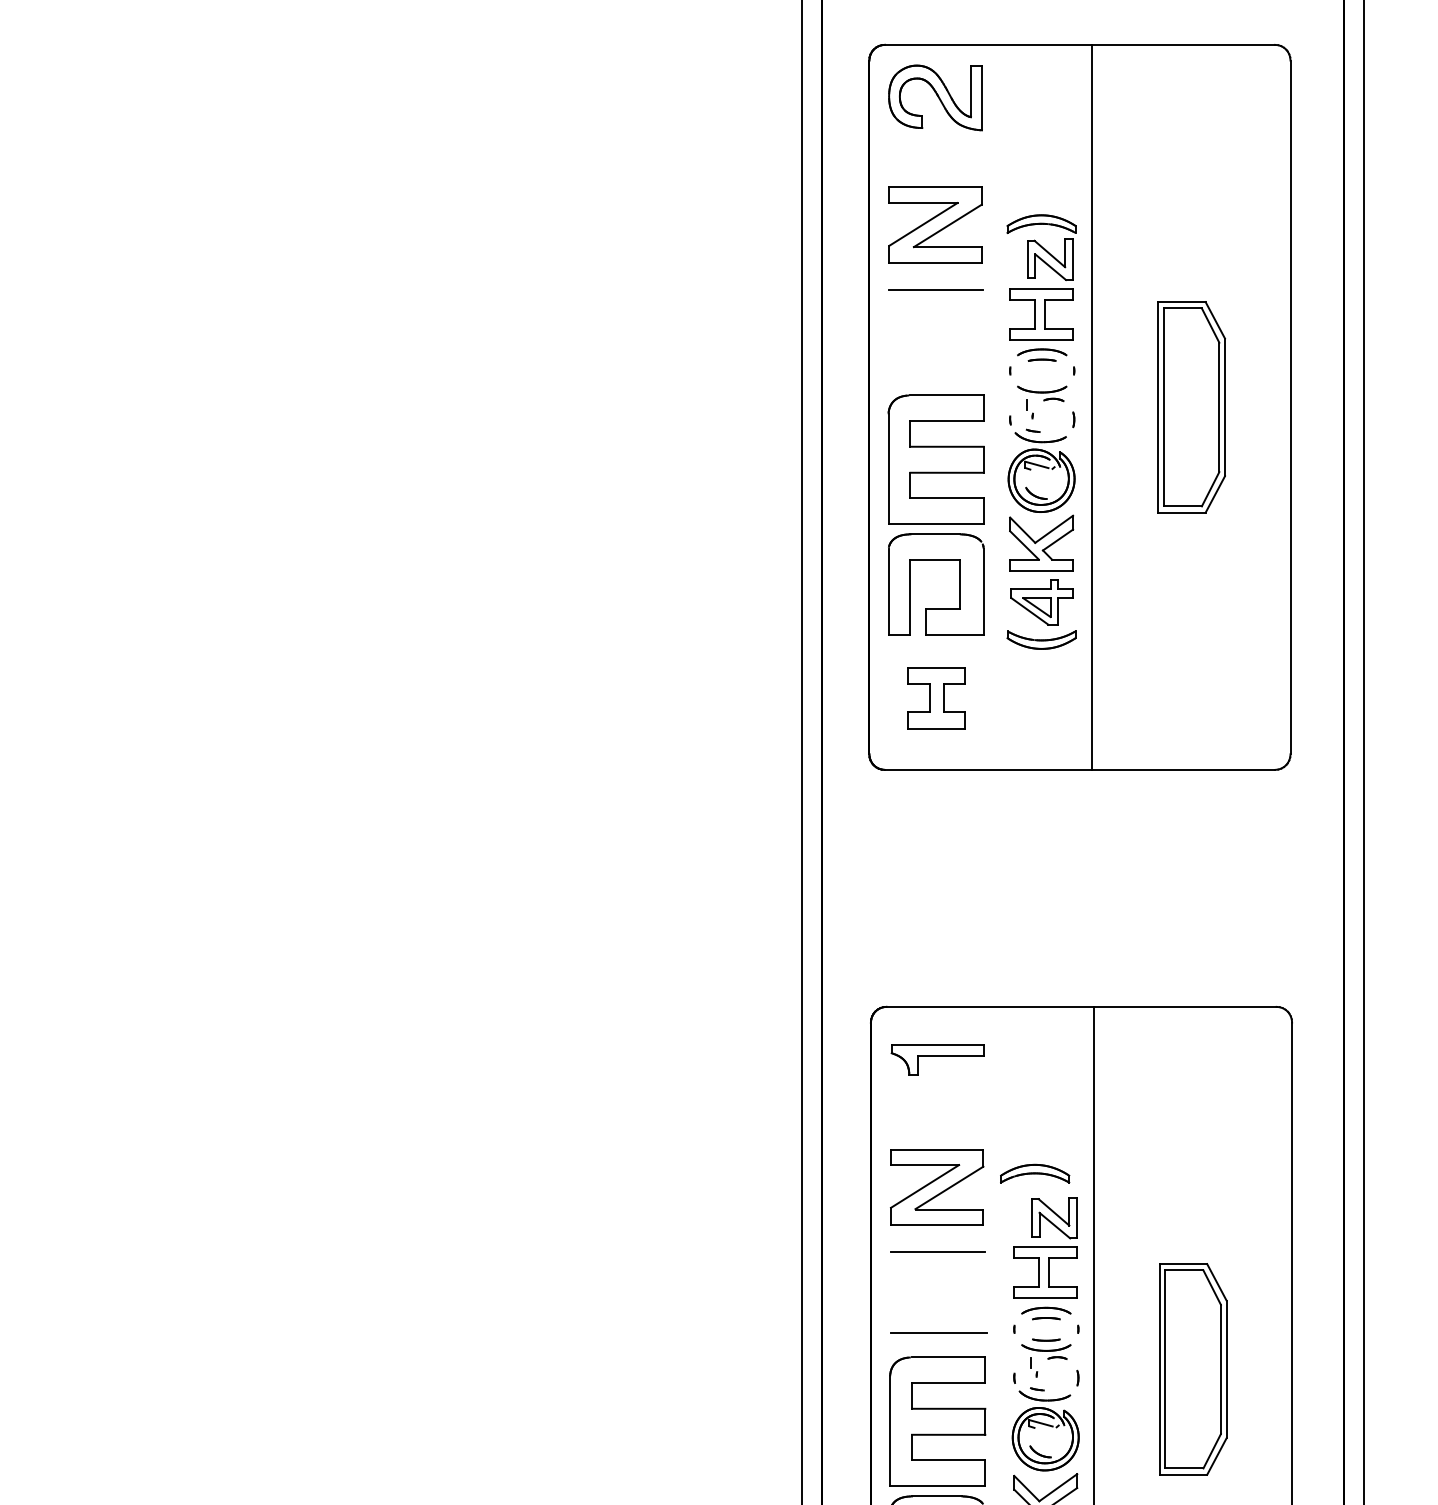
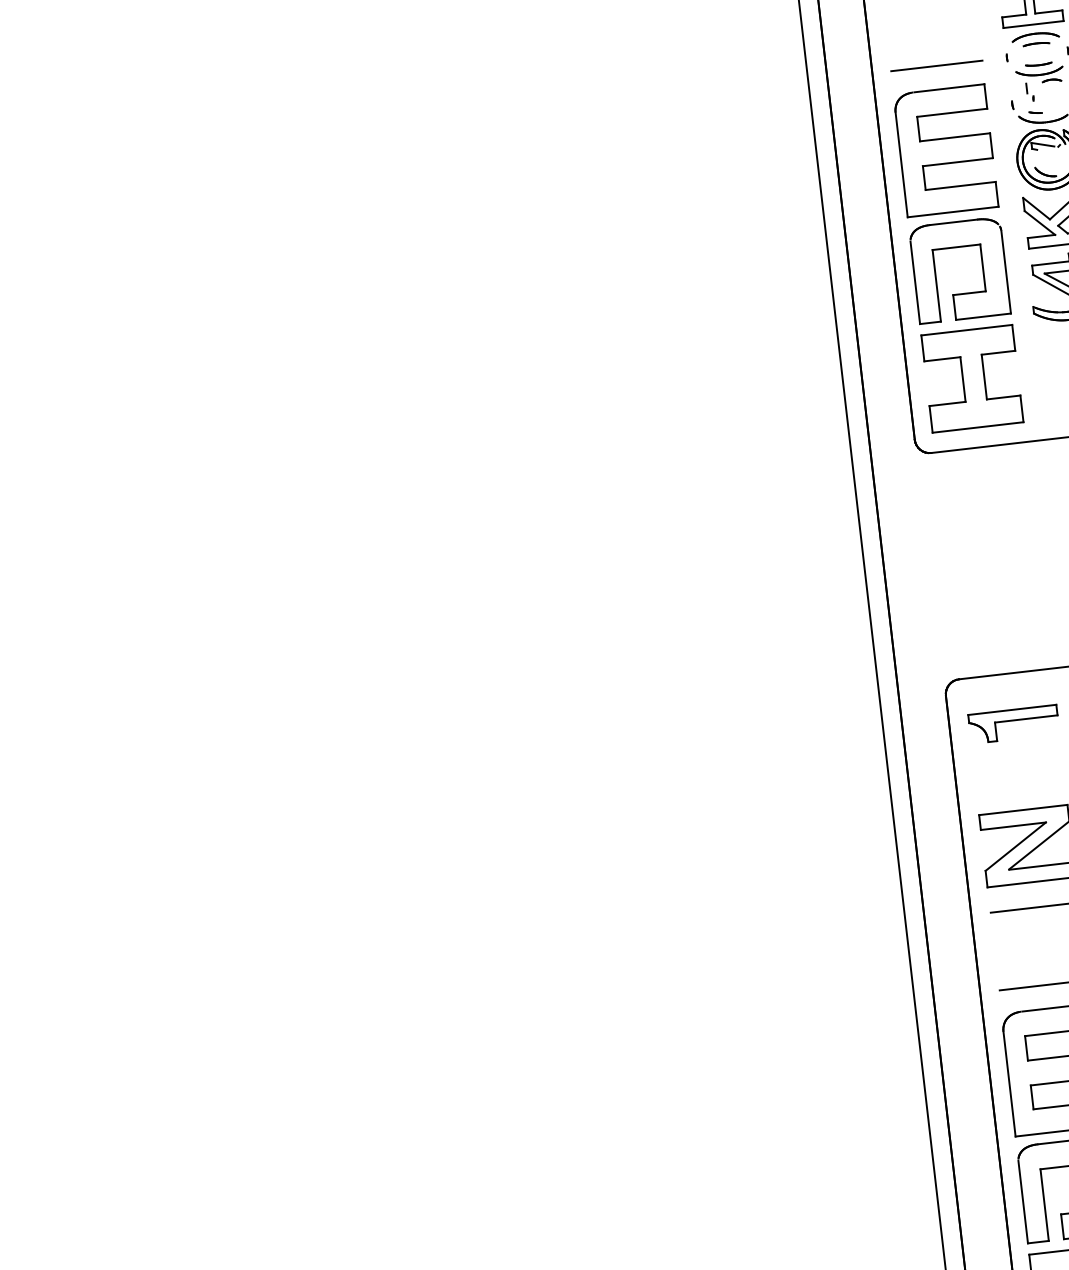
line: (936, 370) -> (936, 65), added
line: (1041, 381) -> (1038, 64), added
part: (936, 697) -> (972, 378), size x1.67

